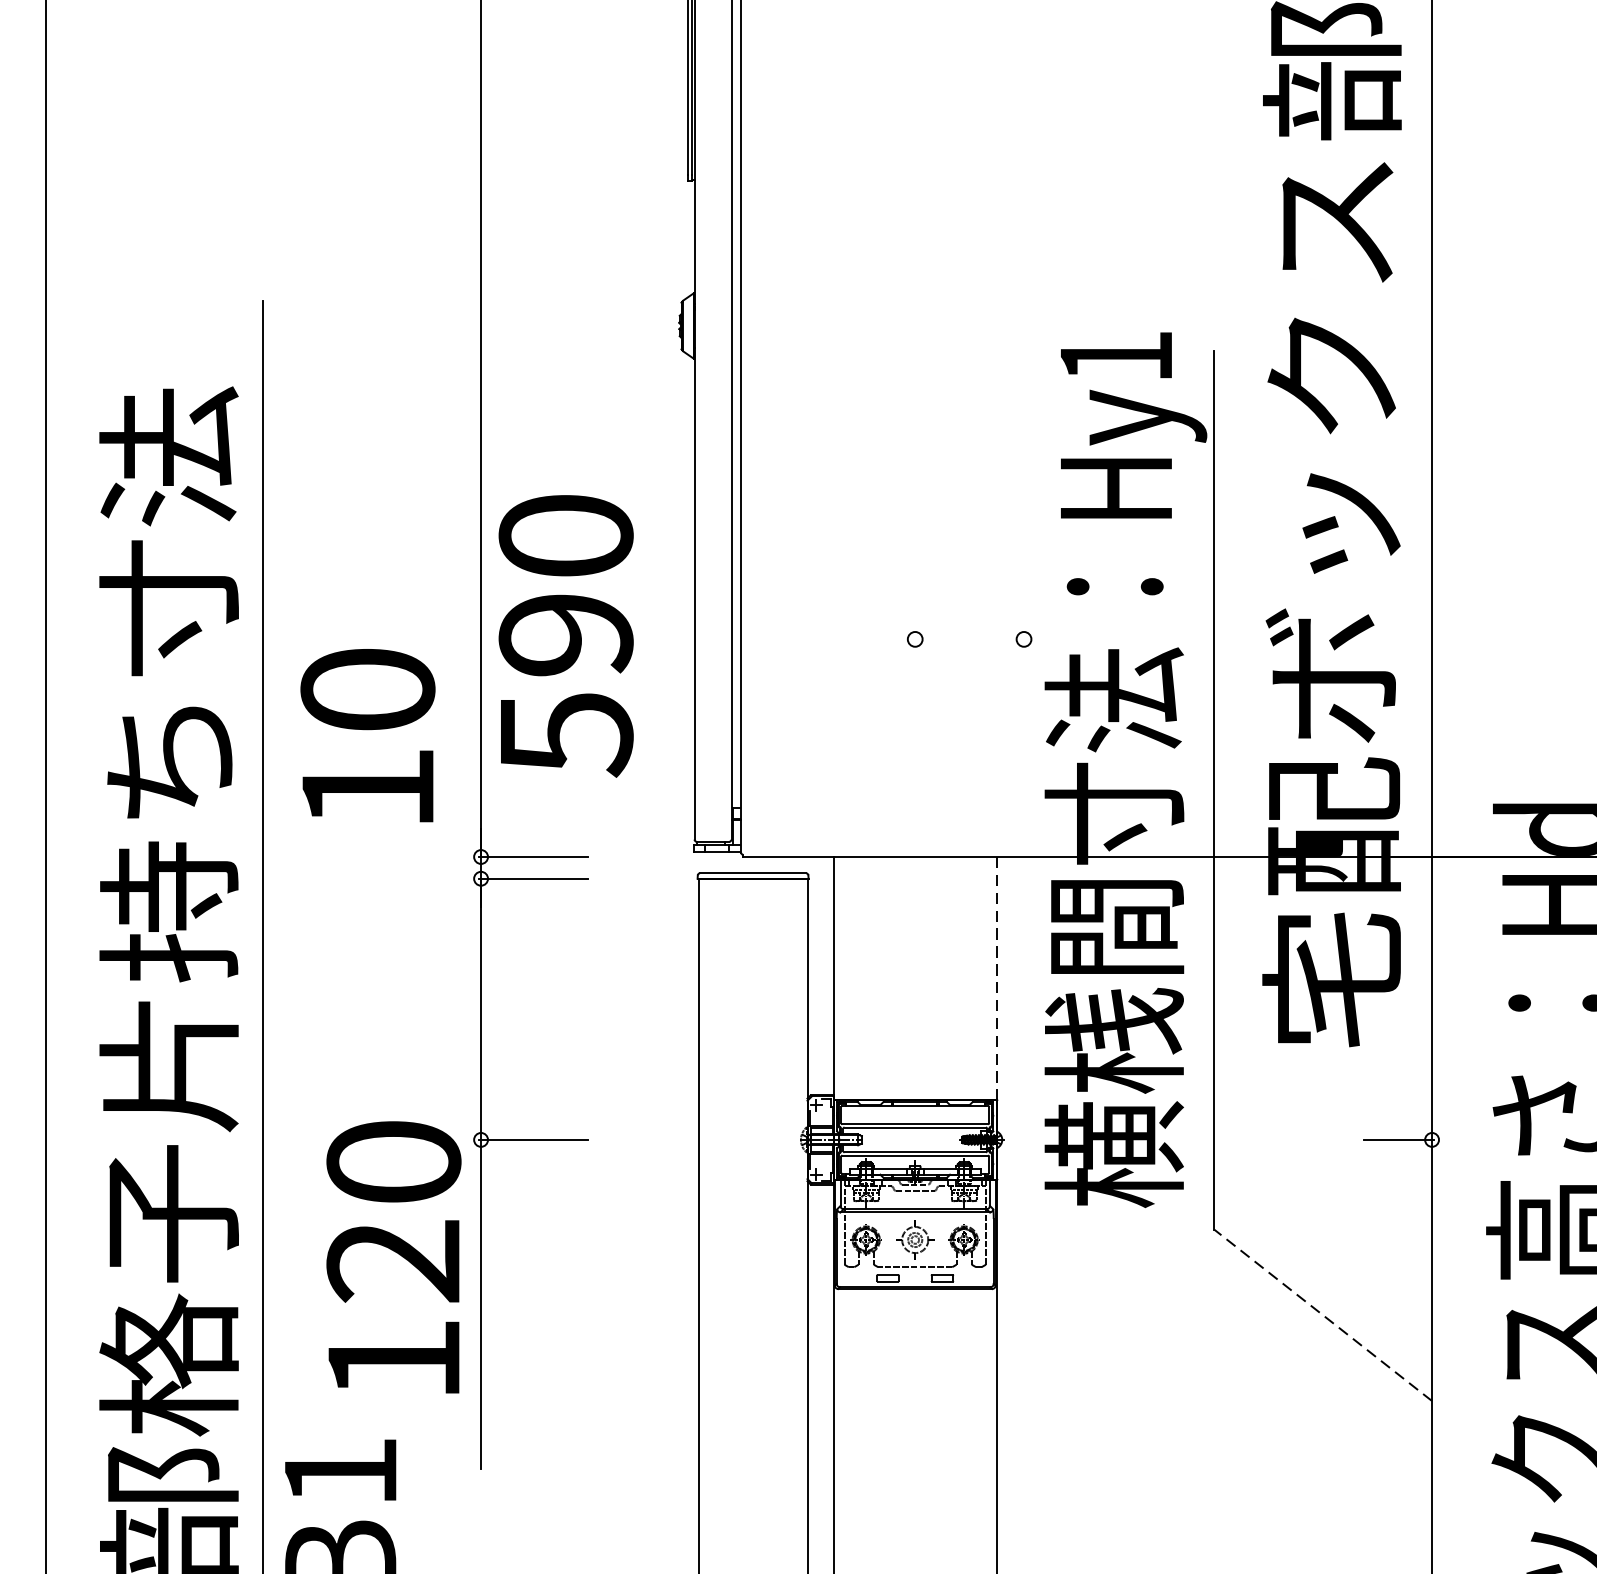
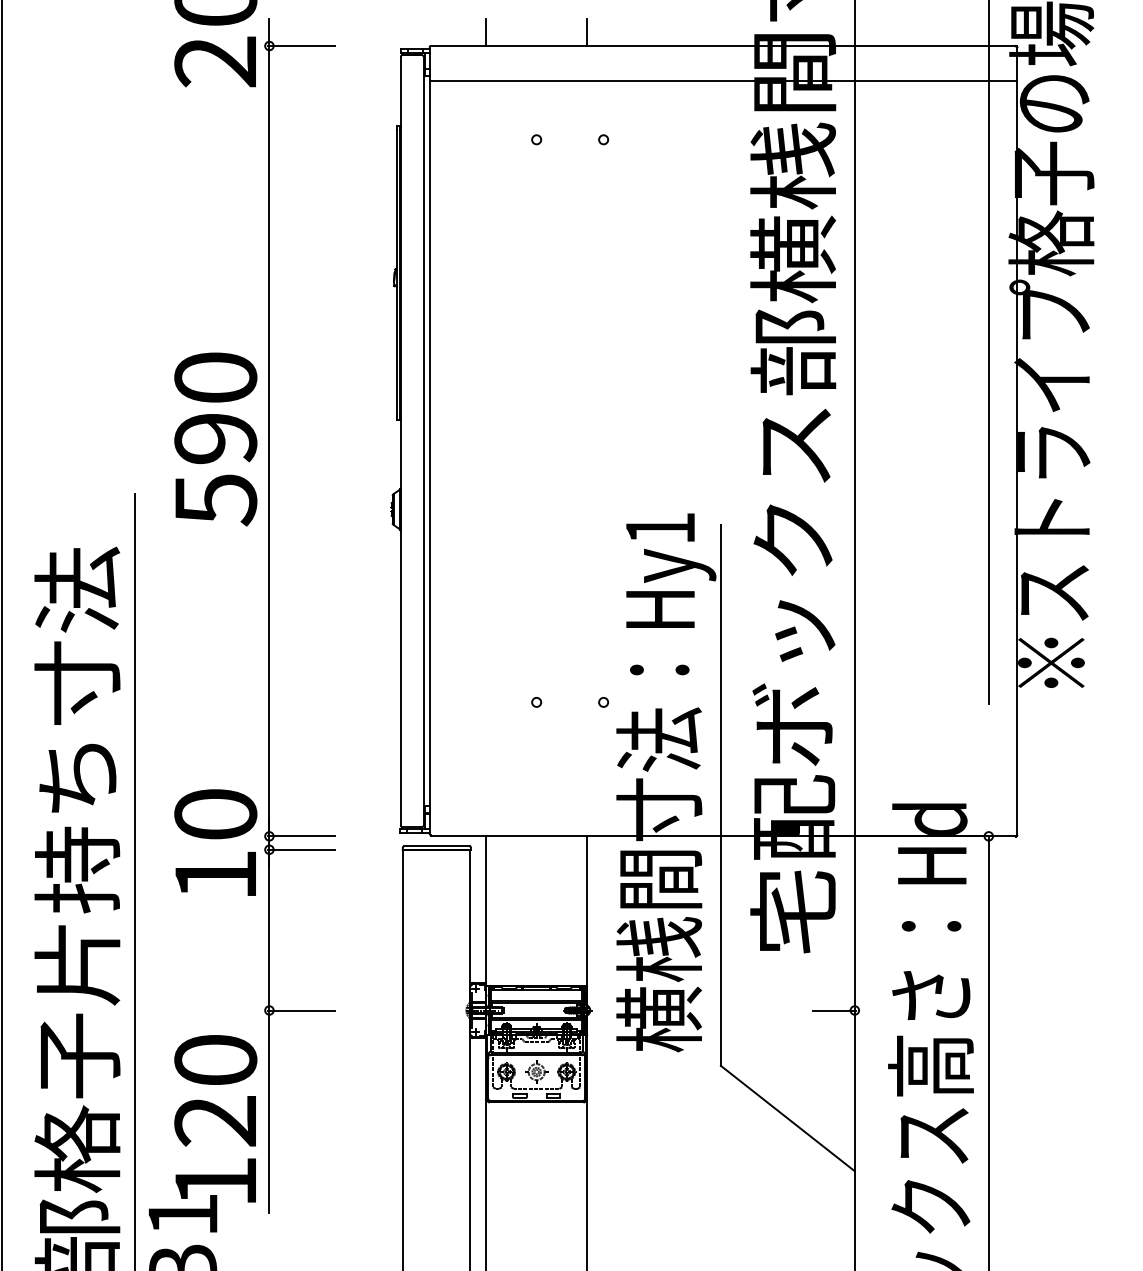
text: (565, 636) -> (215, 439), moved
text: (367, 735) -> (215, 842), moved
line: (996, 979) -> (586, 911), dashed -> solid
text: (393, 1256) -> (215, 1118), moved
line: (1322, 1315) -> (787, 1118), dashed -> solid

